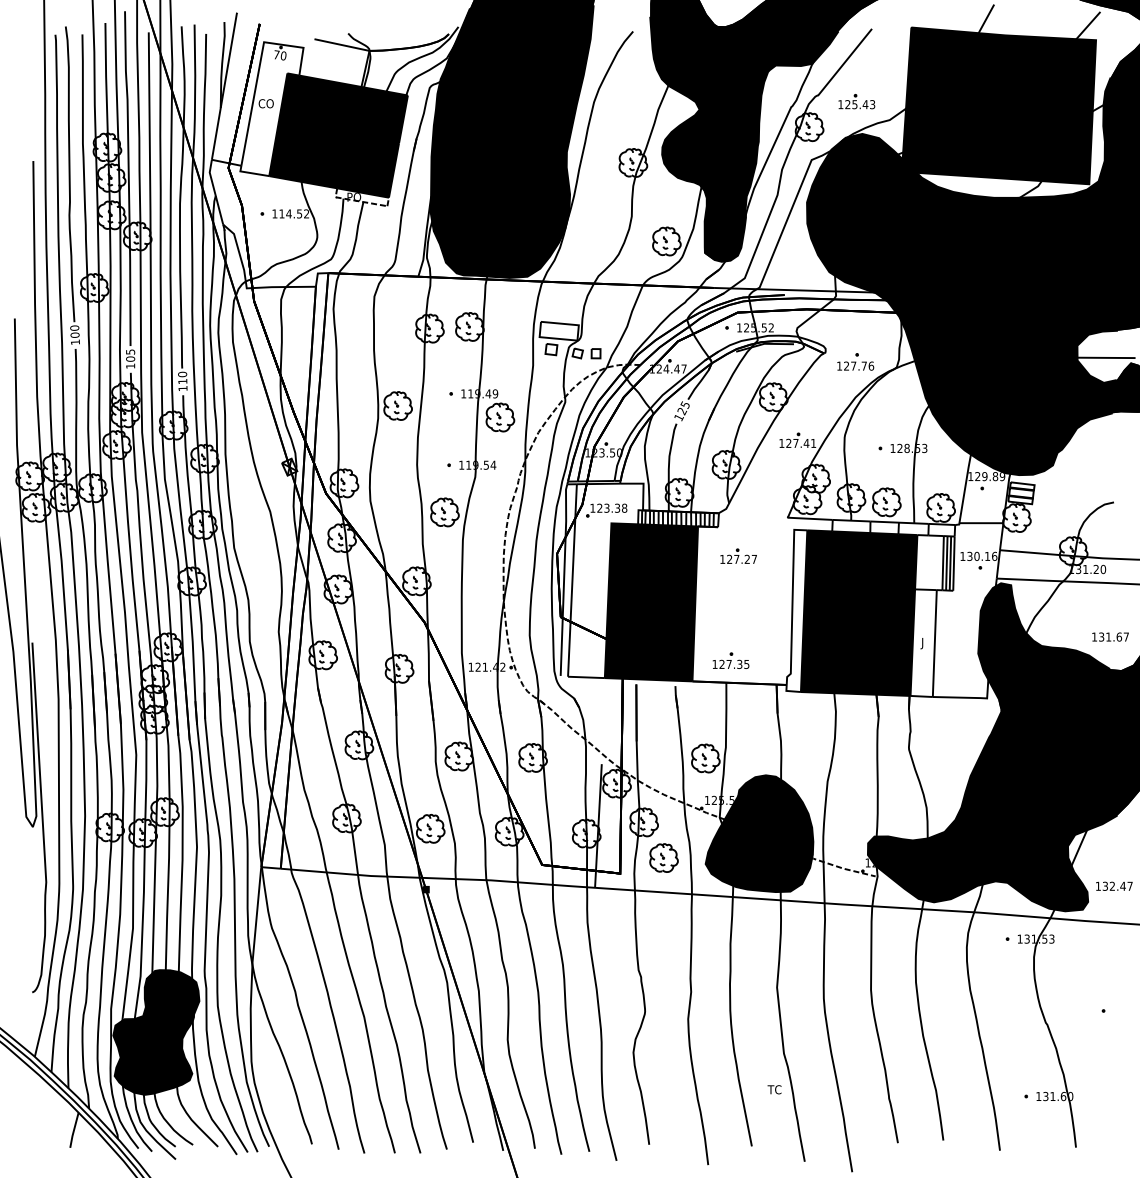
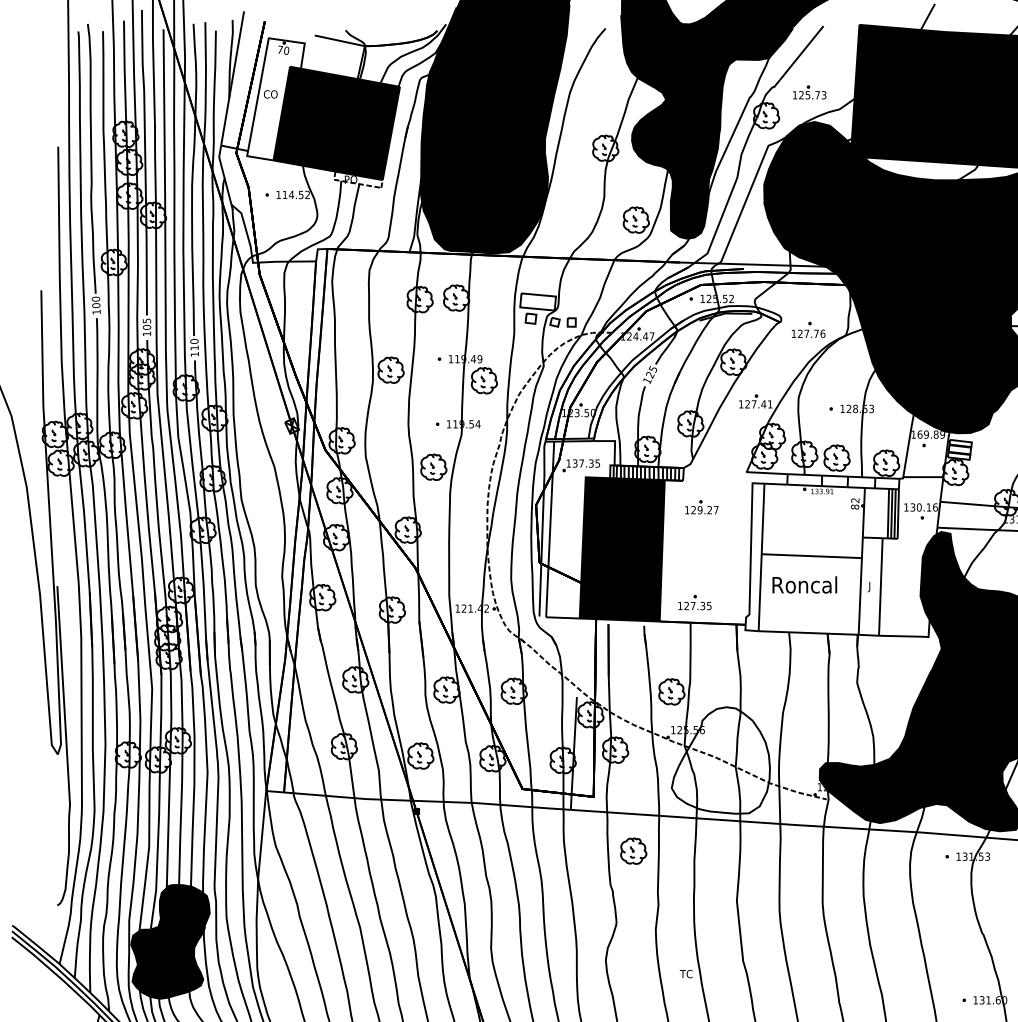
text: (865, 104) -> (817, 95), 125.43 -> 125.73
text: (977, 476) -> (919, 434), 129.89 -> 169.89
text: (612, 507) -> (586, 462), 123.38 -> 137.35
text: (736, 558) -> (699, 509), 127.27 -> 129.27
fill: (858, 612) -> (811, 558), removed
fill: (759, 833) -> (720, 760), removed
part: (663, 857) -> (633, 850), moved
text: (774, 1089) -> (686, 973), moved

